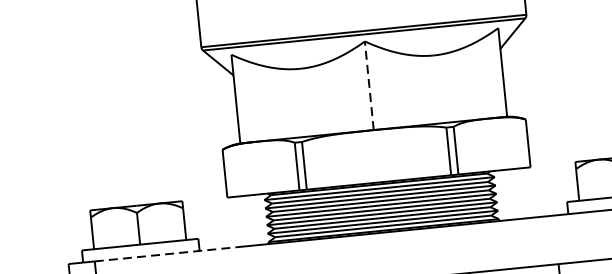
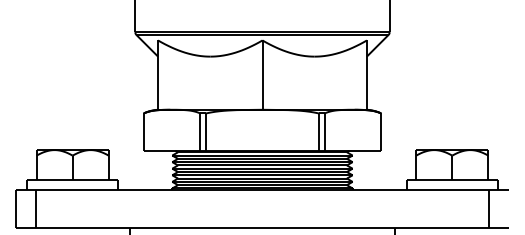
line: (369, 86) -> (262, 75), dashed -> solid
line: (166, 253) -> (92, 189), dashed -> solid

